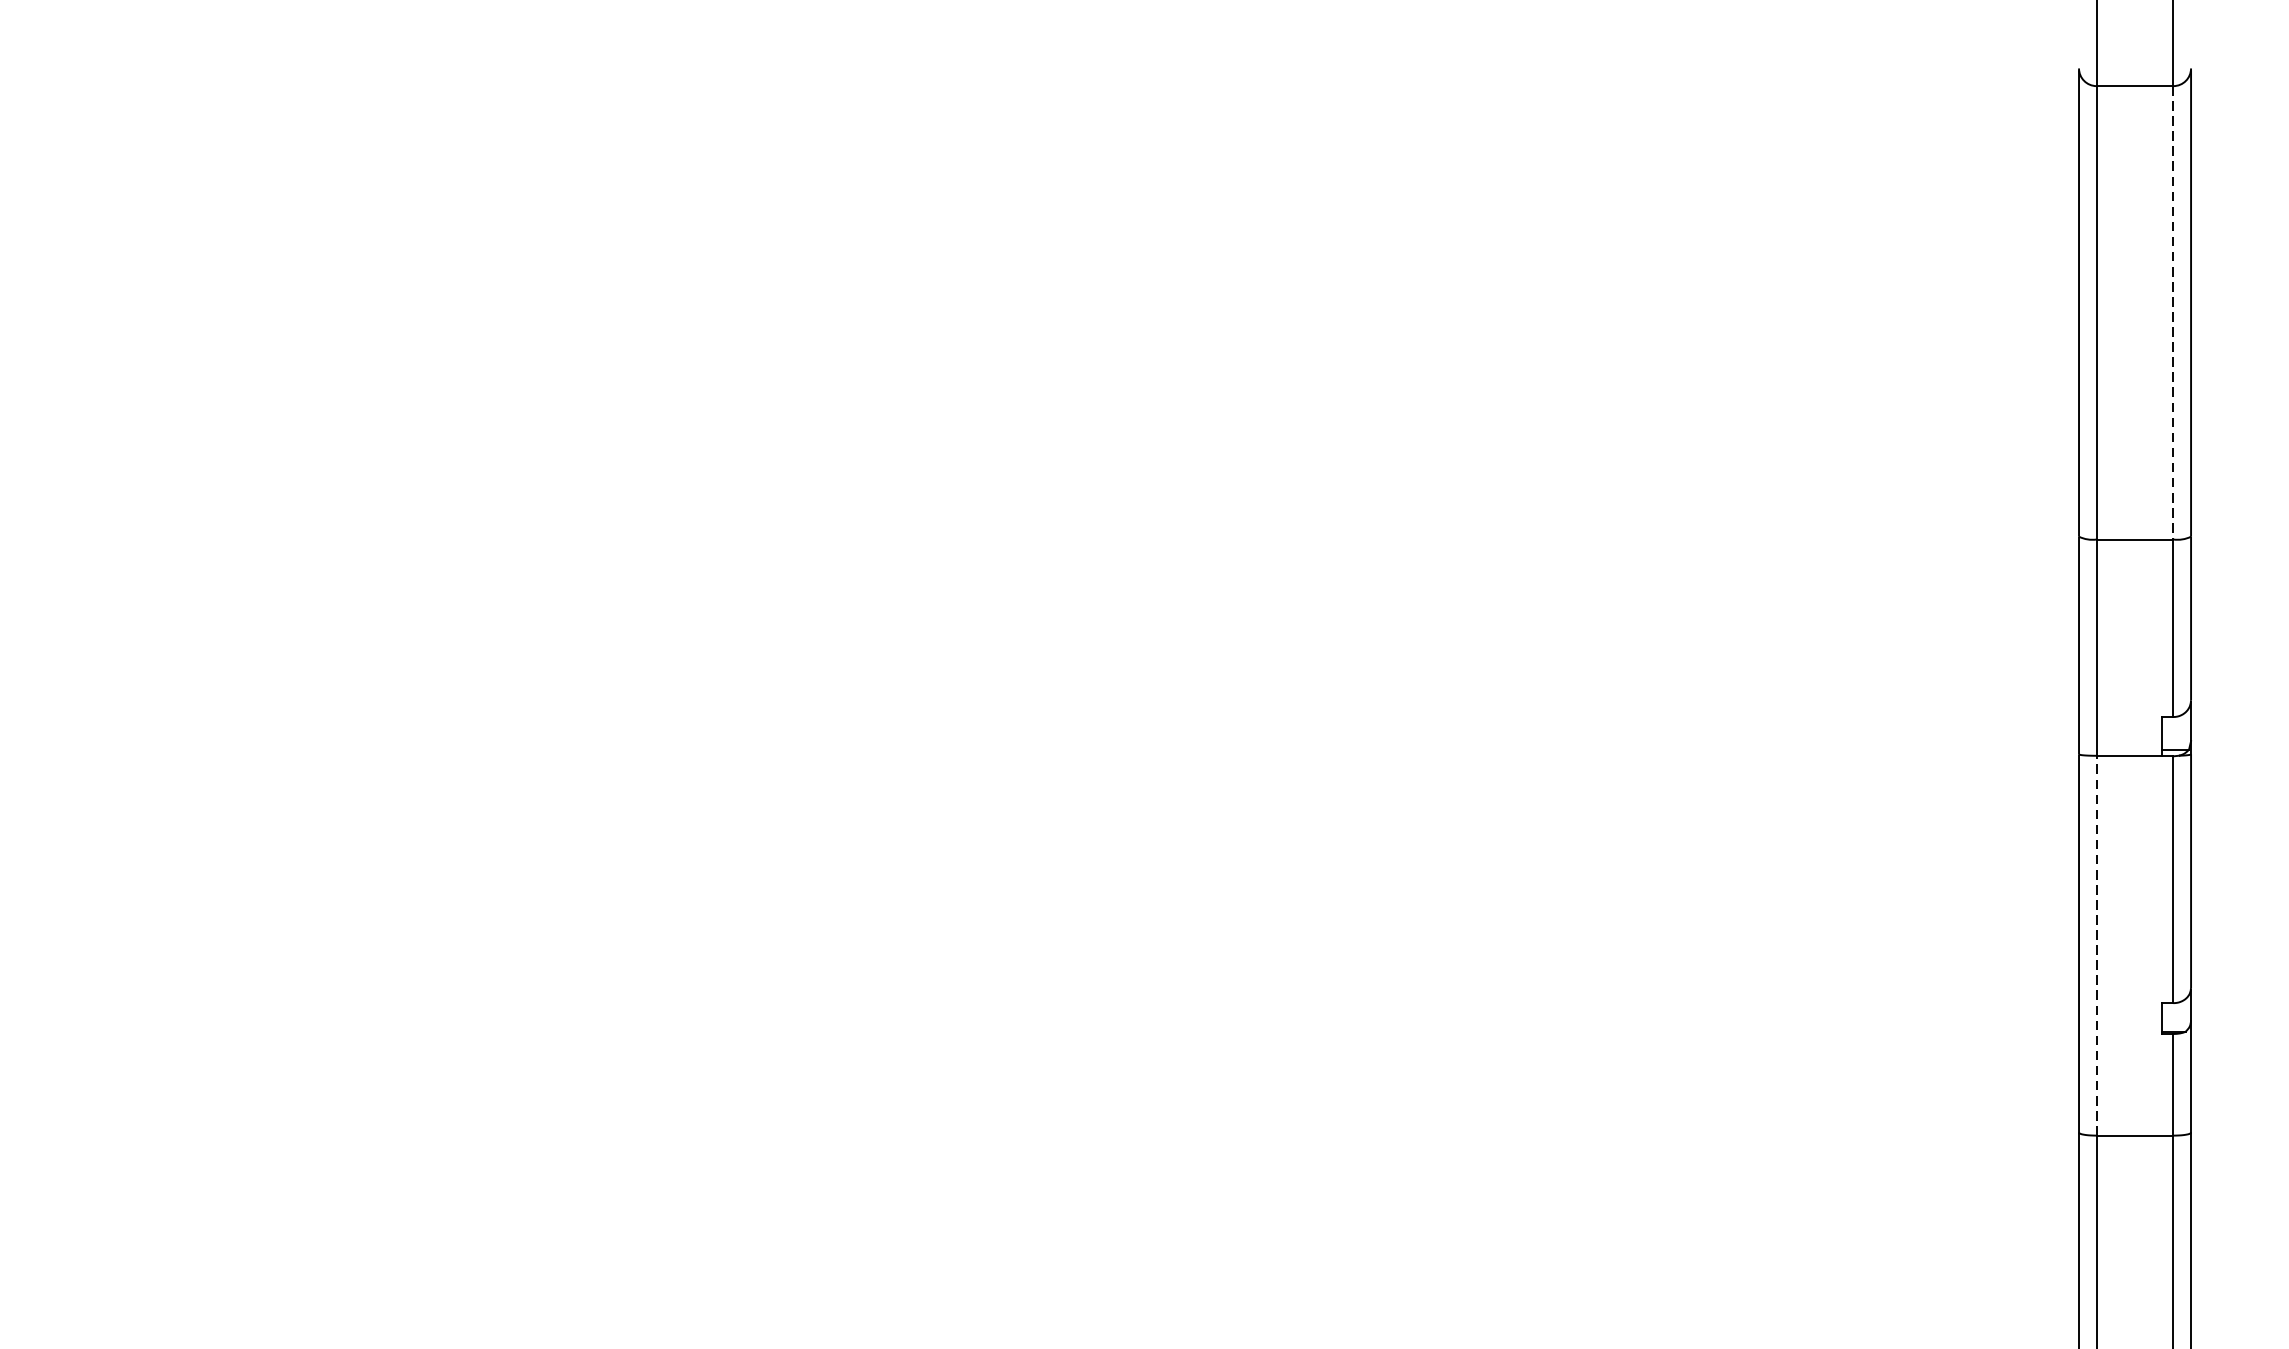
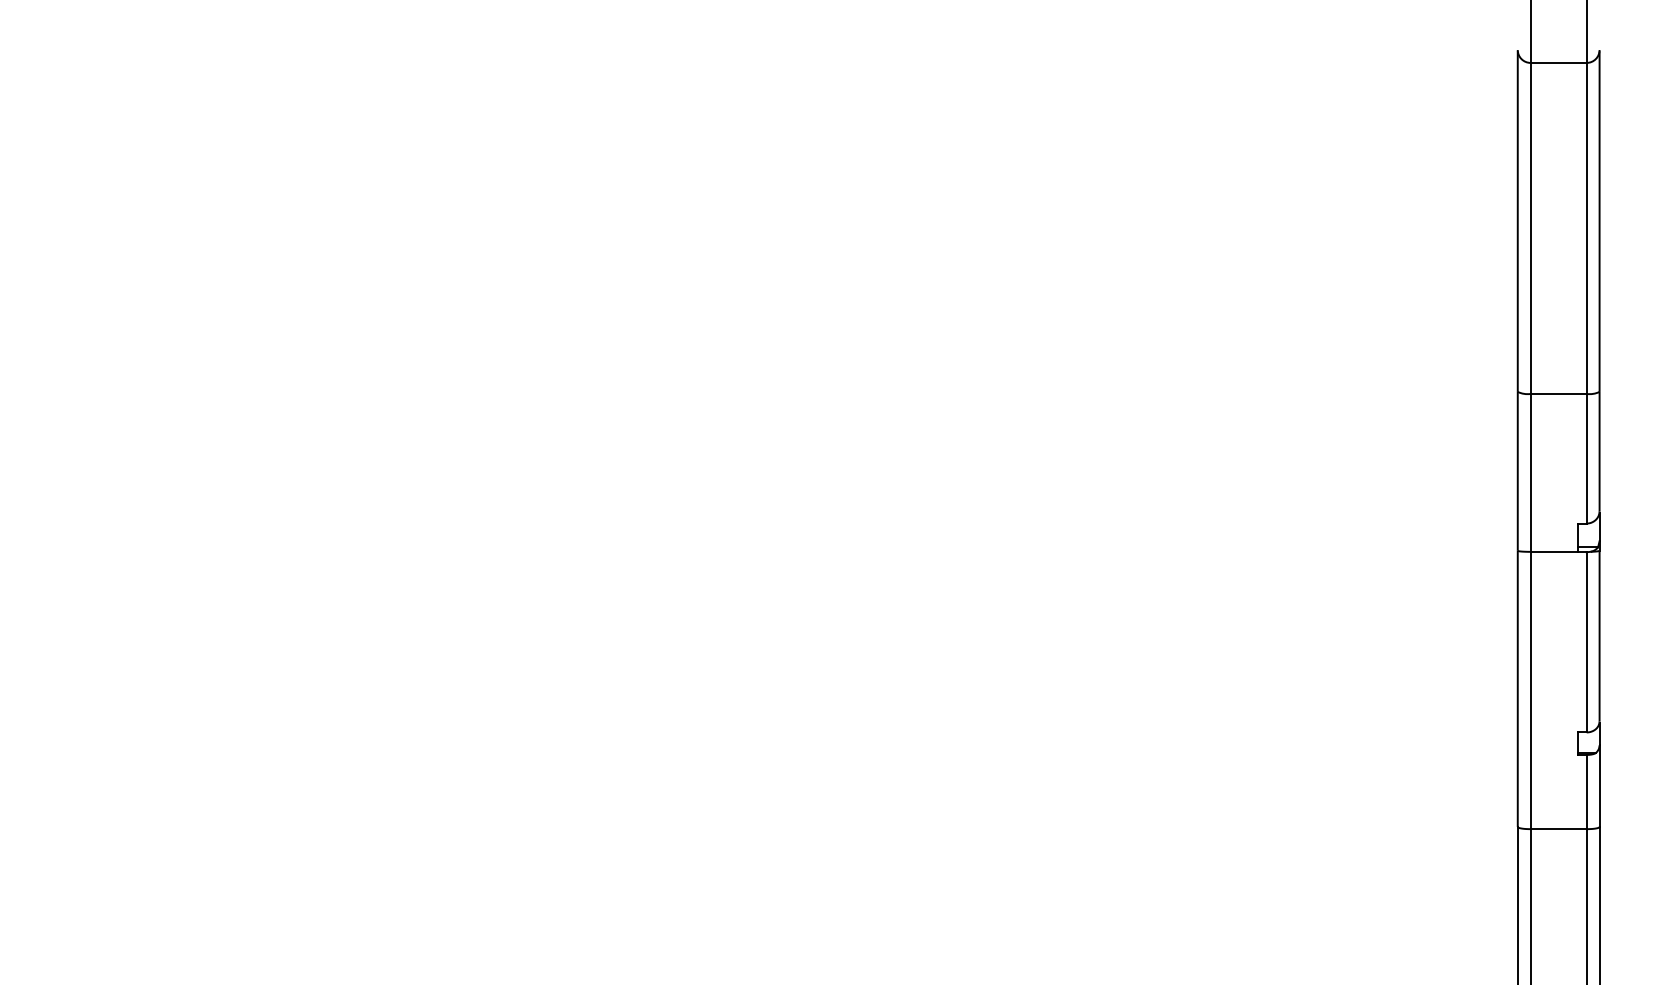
line: (2173, 312) -> (1586, 228), dashed -> solid
line: (2096, 945) -> (1530, 690), dashed -> solid

